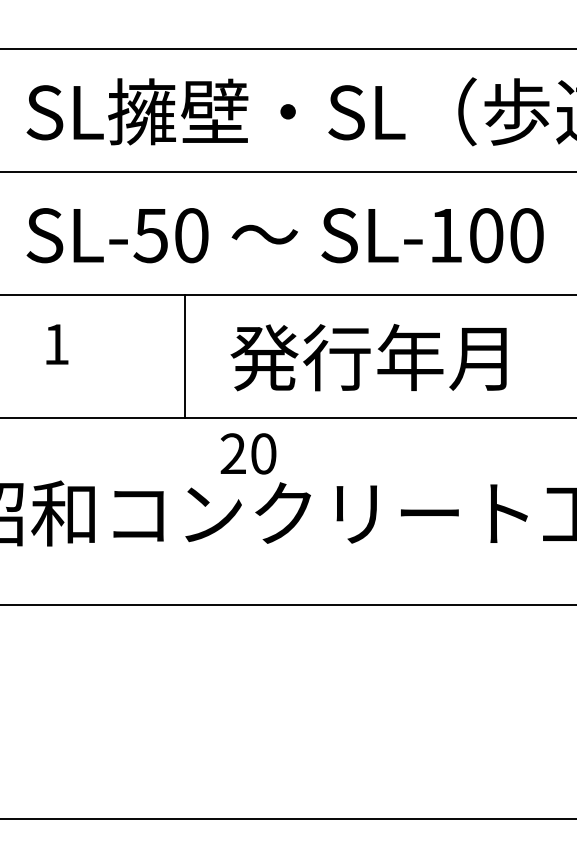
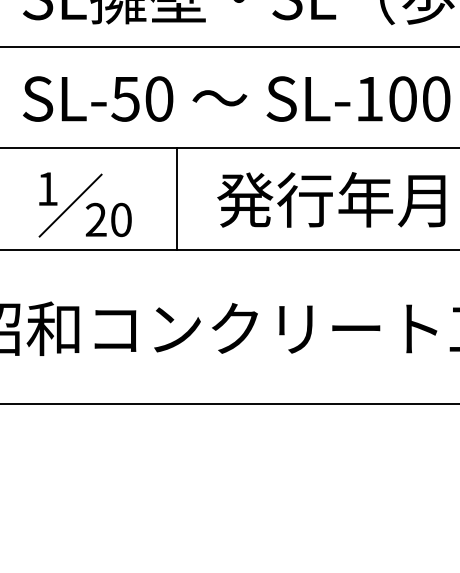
line: (184, 356) -> (176, 198), moved
text: (368, 357) -> (331, 199), moved
line: (83, 364) -> (69, 205), added
text: (248, 453) -> (108, 219), moved

